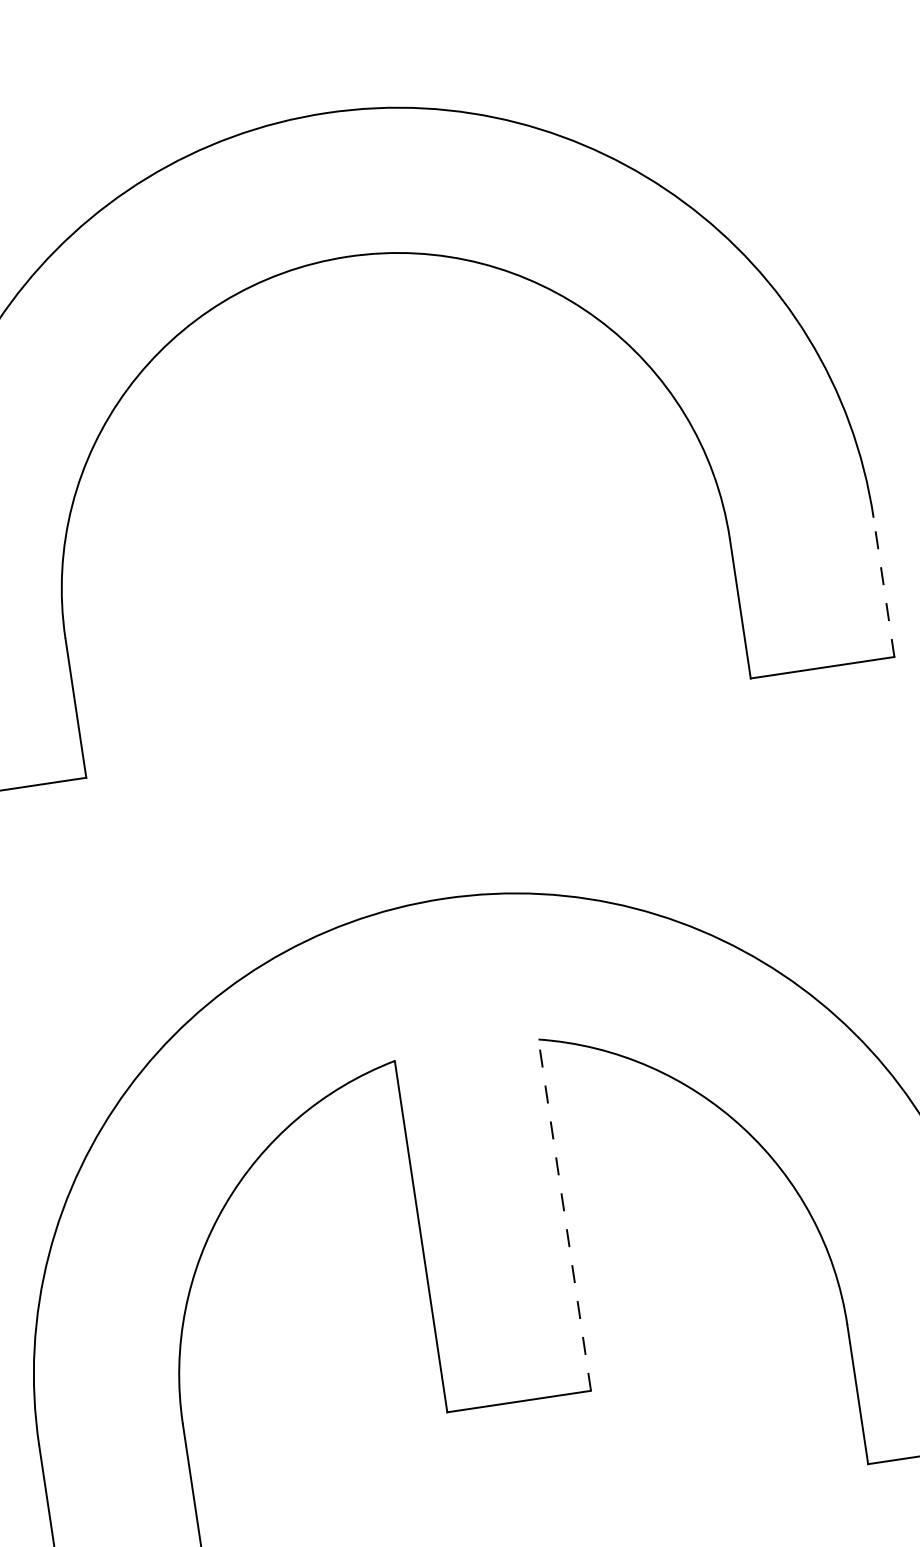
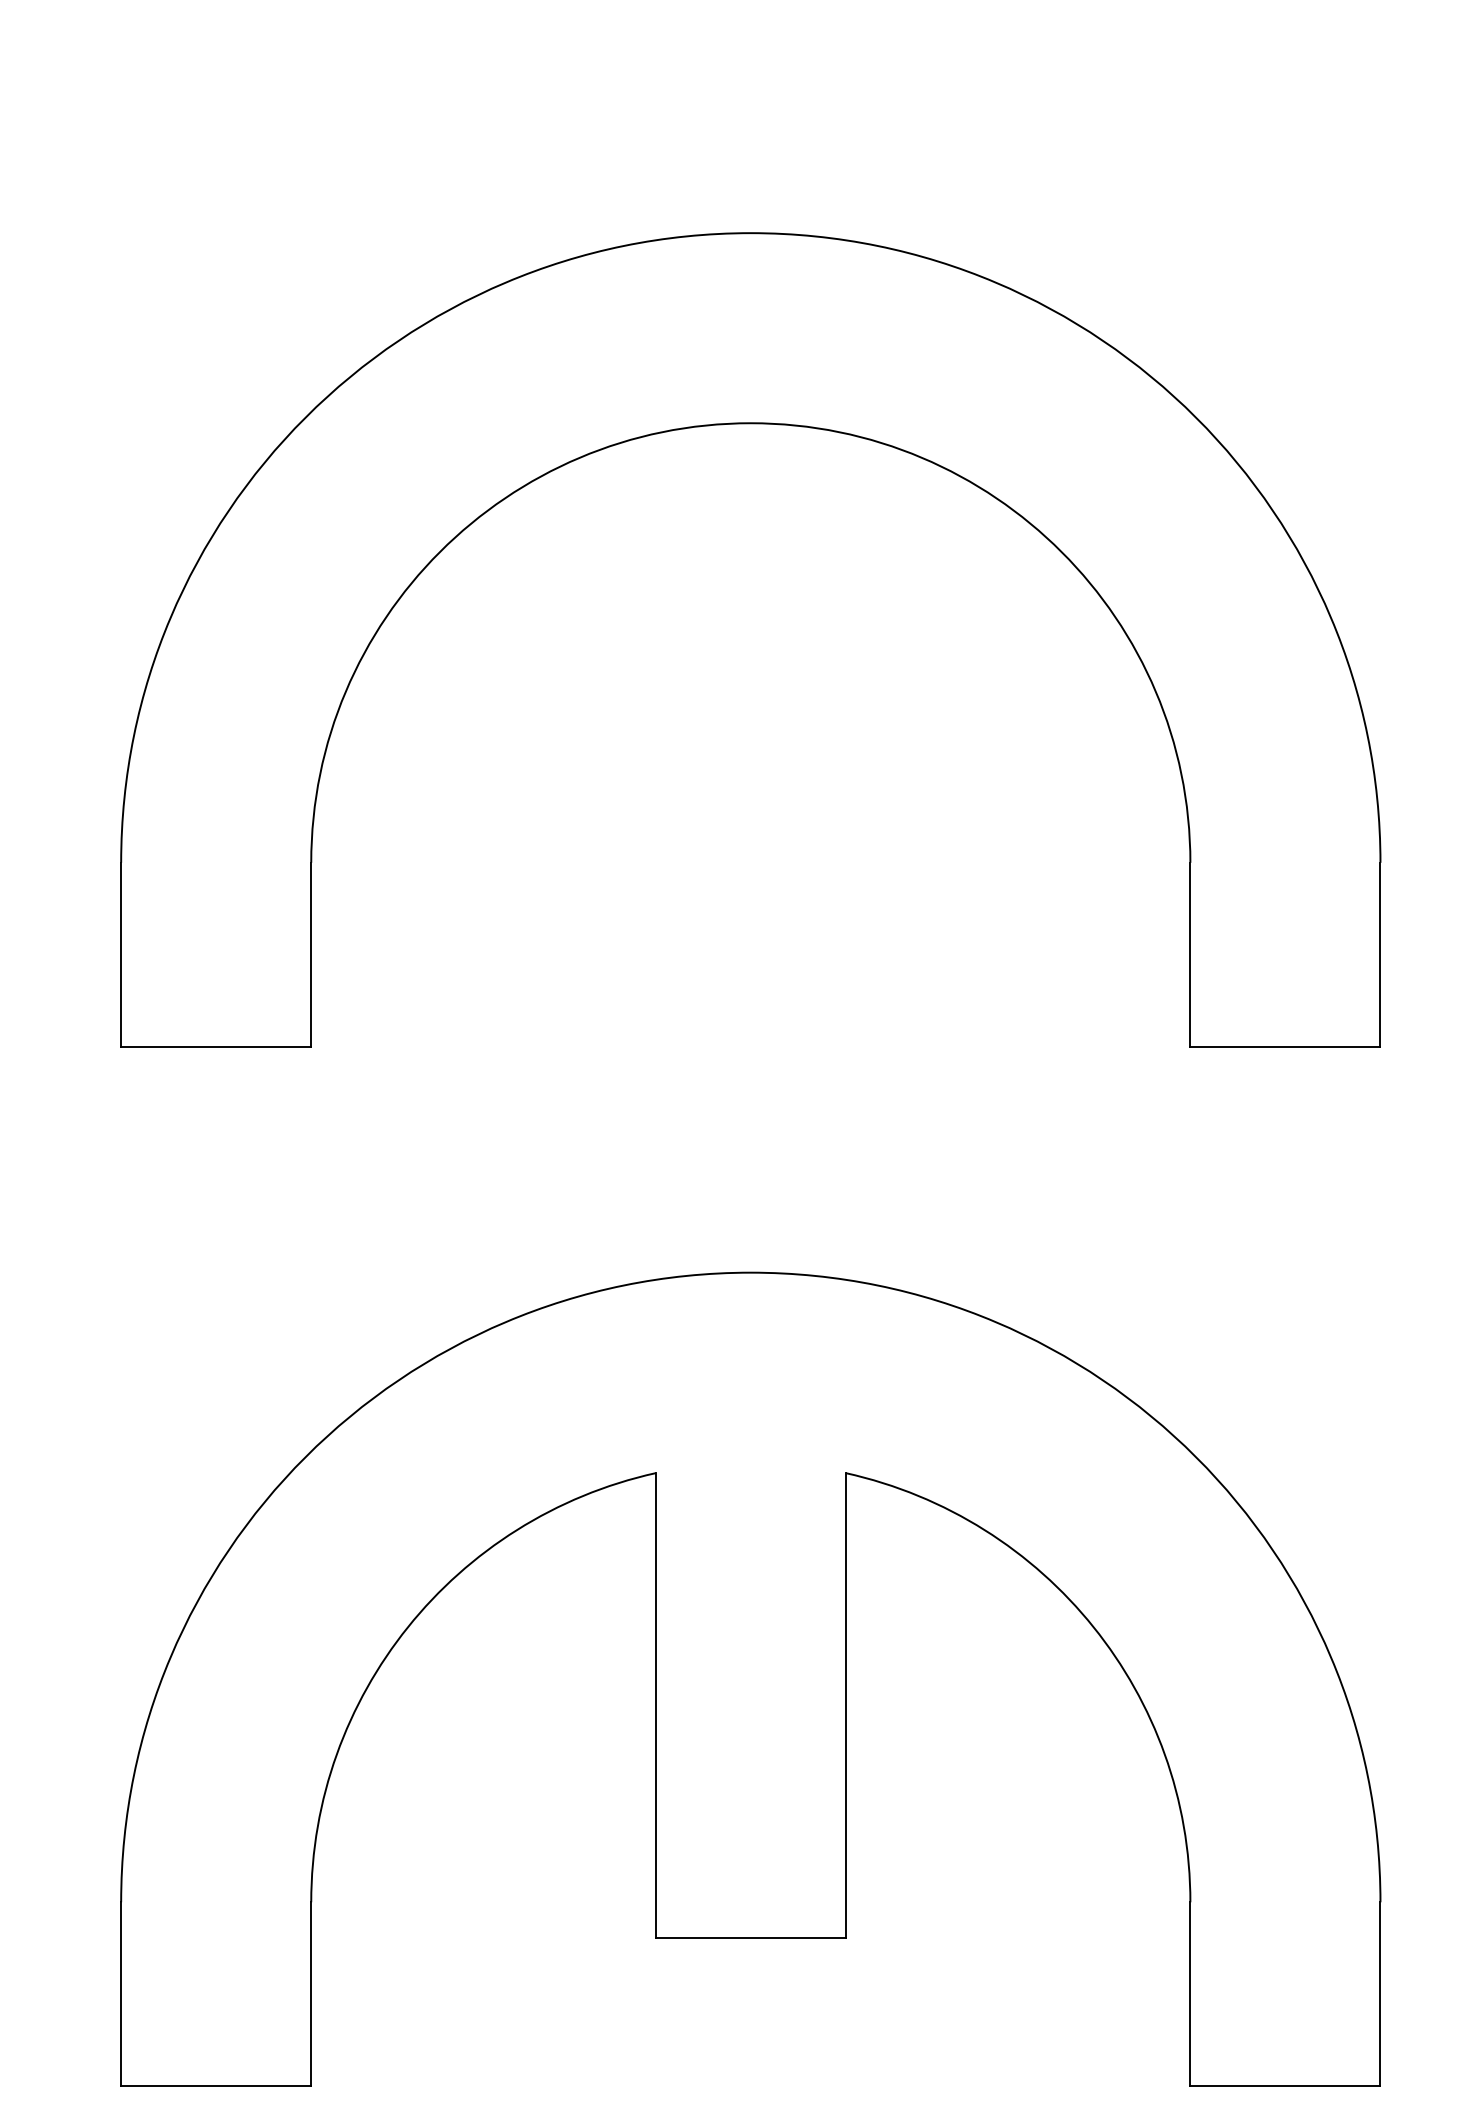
line: (883, 587) -> (1380, 954), dashed -> solid
line: (564, 1215) -> (845, 1705), dashed -> solid

